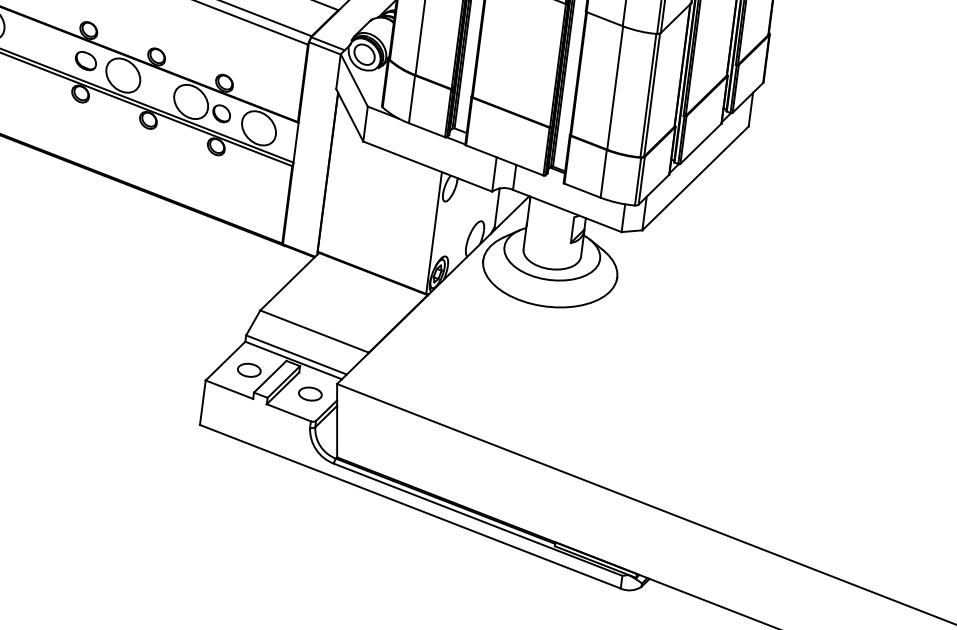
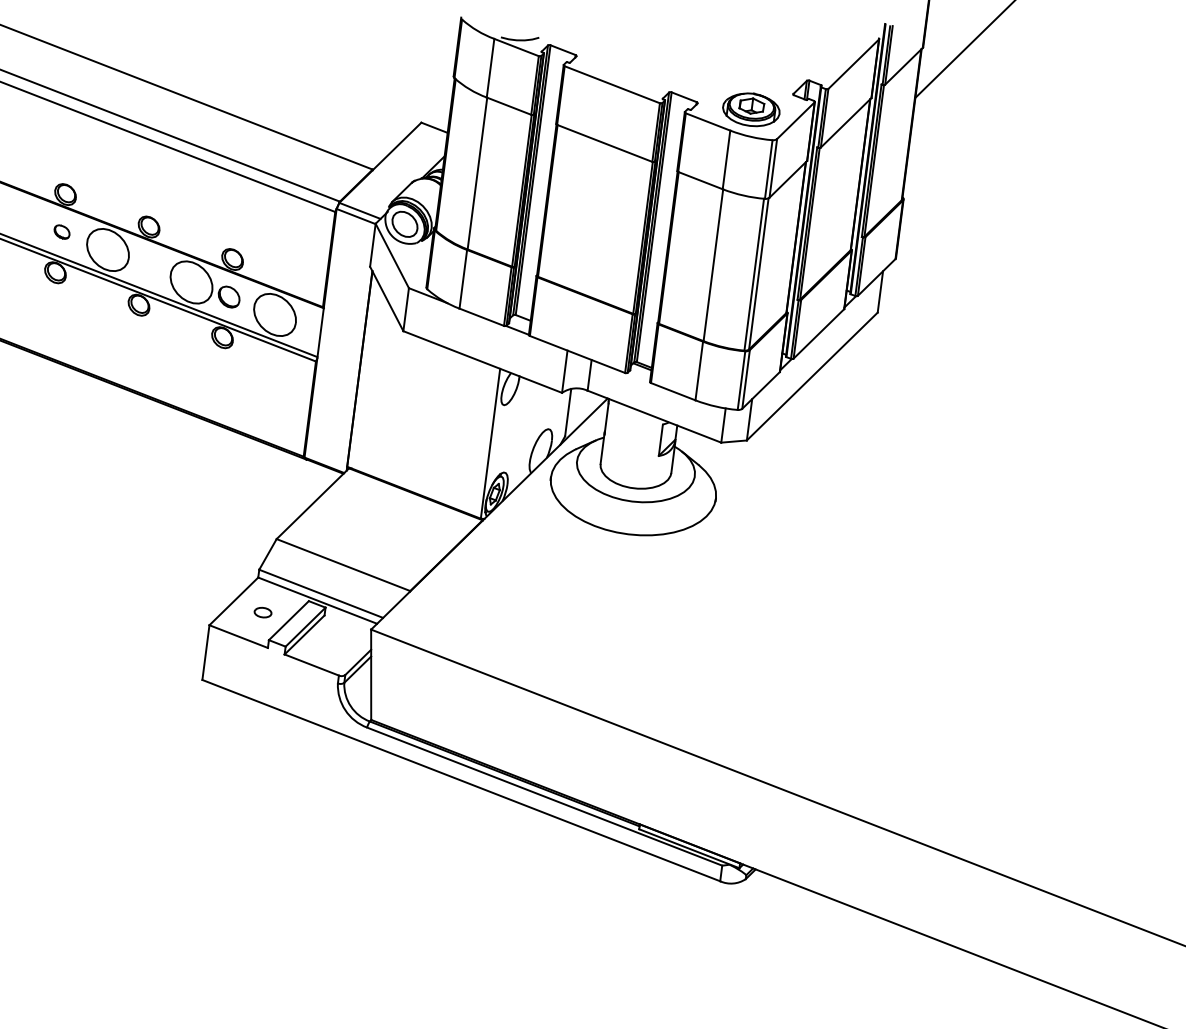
part: (85, 60) -> (61, 231), size x0.6
part: (248, 370) -> (262, 612), size x0.6
part: (310, 393) -> (338, 641), removed

